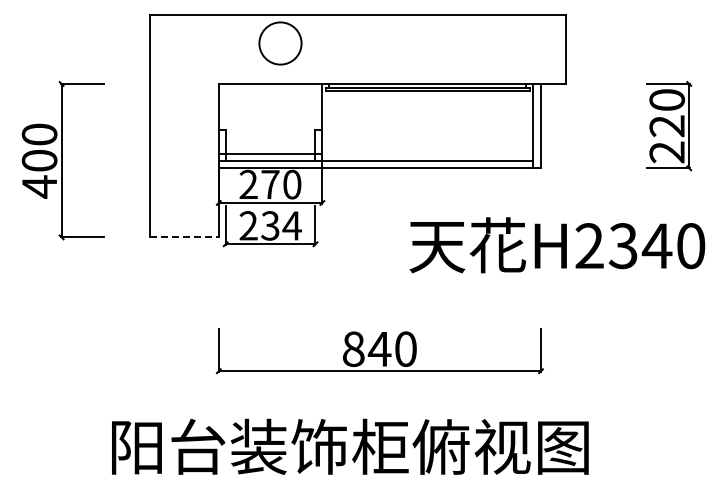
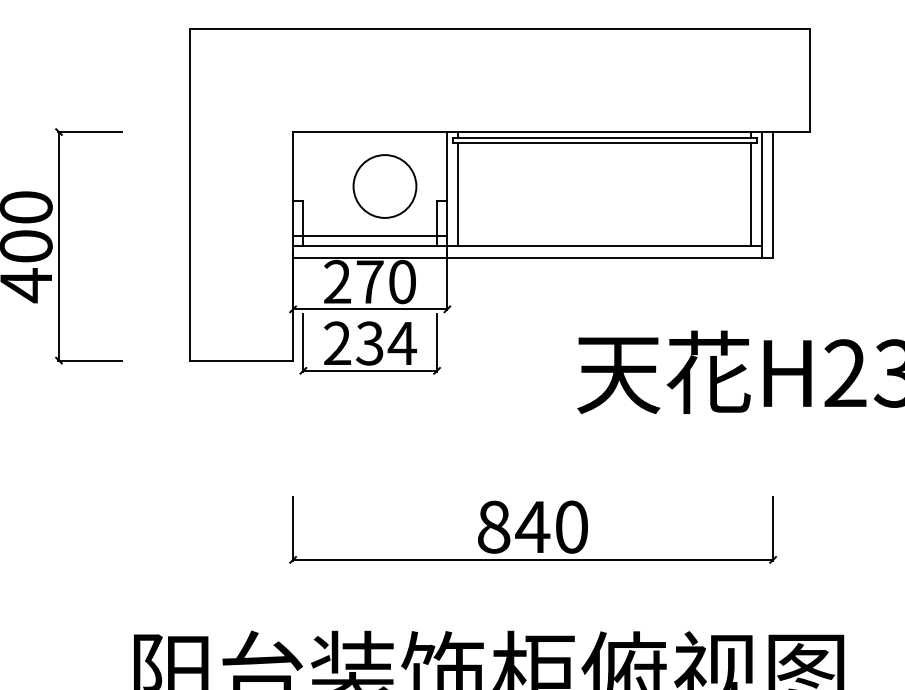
circle: (280, 43) -> (384, 186), moved
line: (329, 125) -> (457, 193), added
line: (526, 125) -> (751, 193), added
line: (184, 237) -> (241, 360), dashed -> solid

